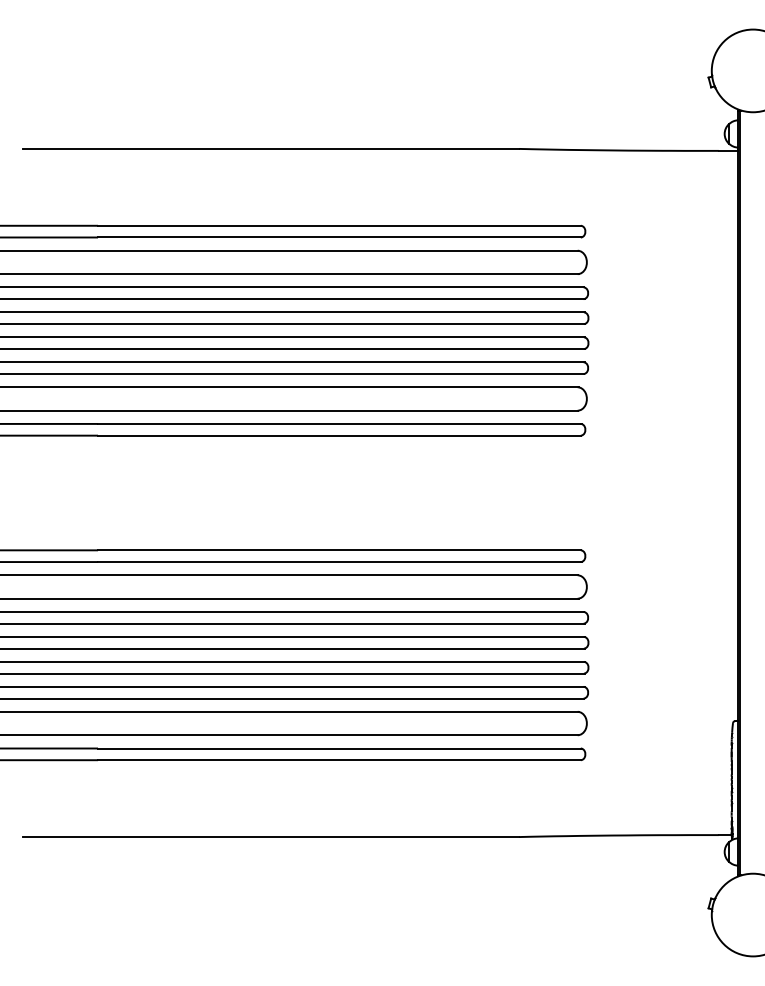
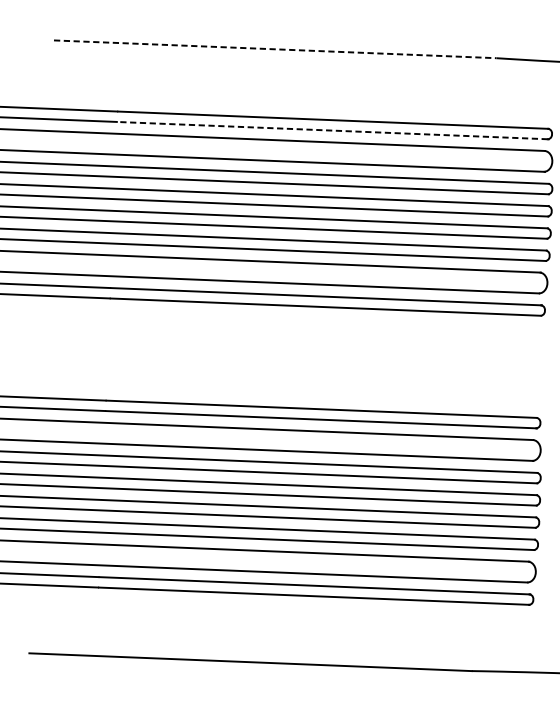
line: (271, 148) -> (275, 48), solid -> dashed
line: (338, 237) -> (331, 130), solid -> dashed

